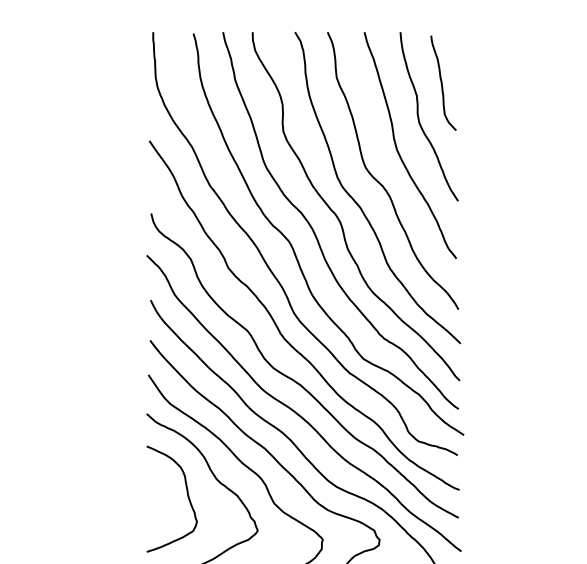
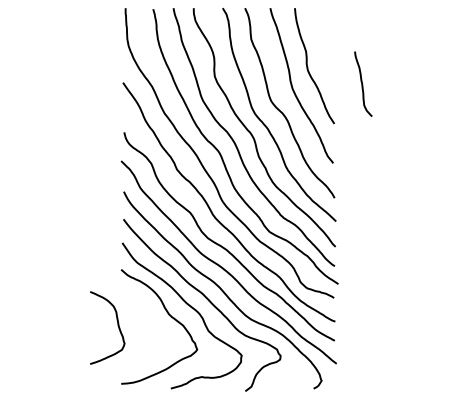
curve: (442, 82) -> (362, 83), moved
curve: (186, 497) -> (117, 326), moved

